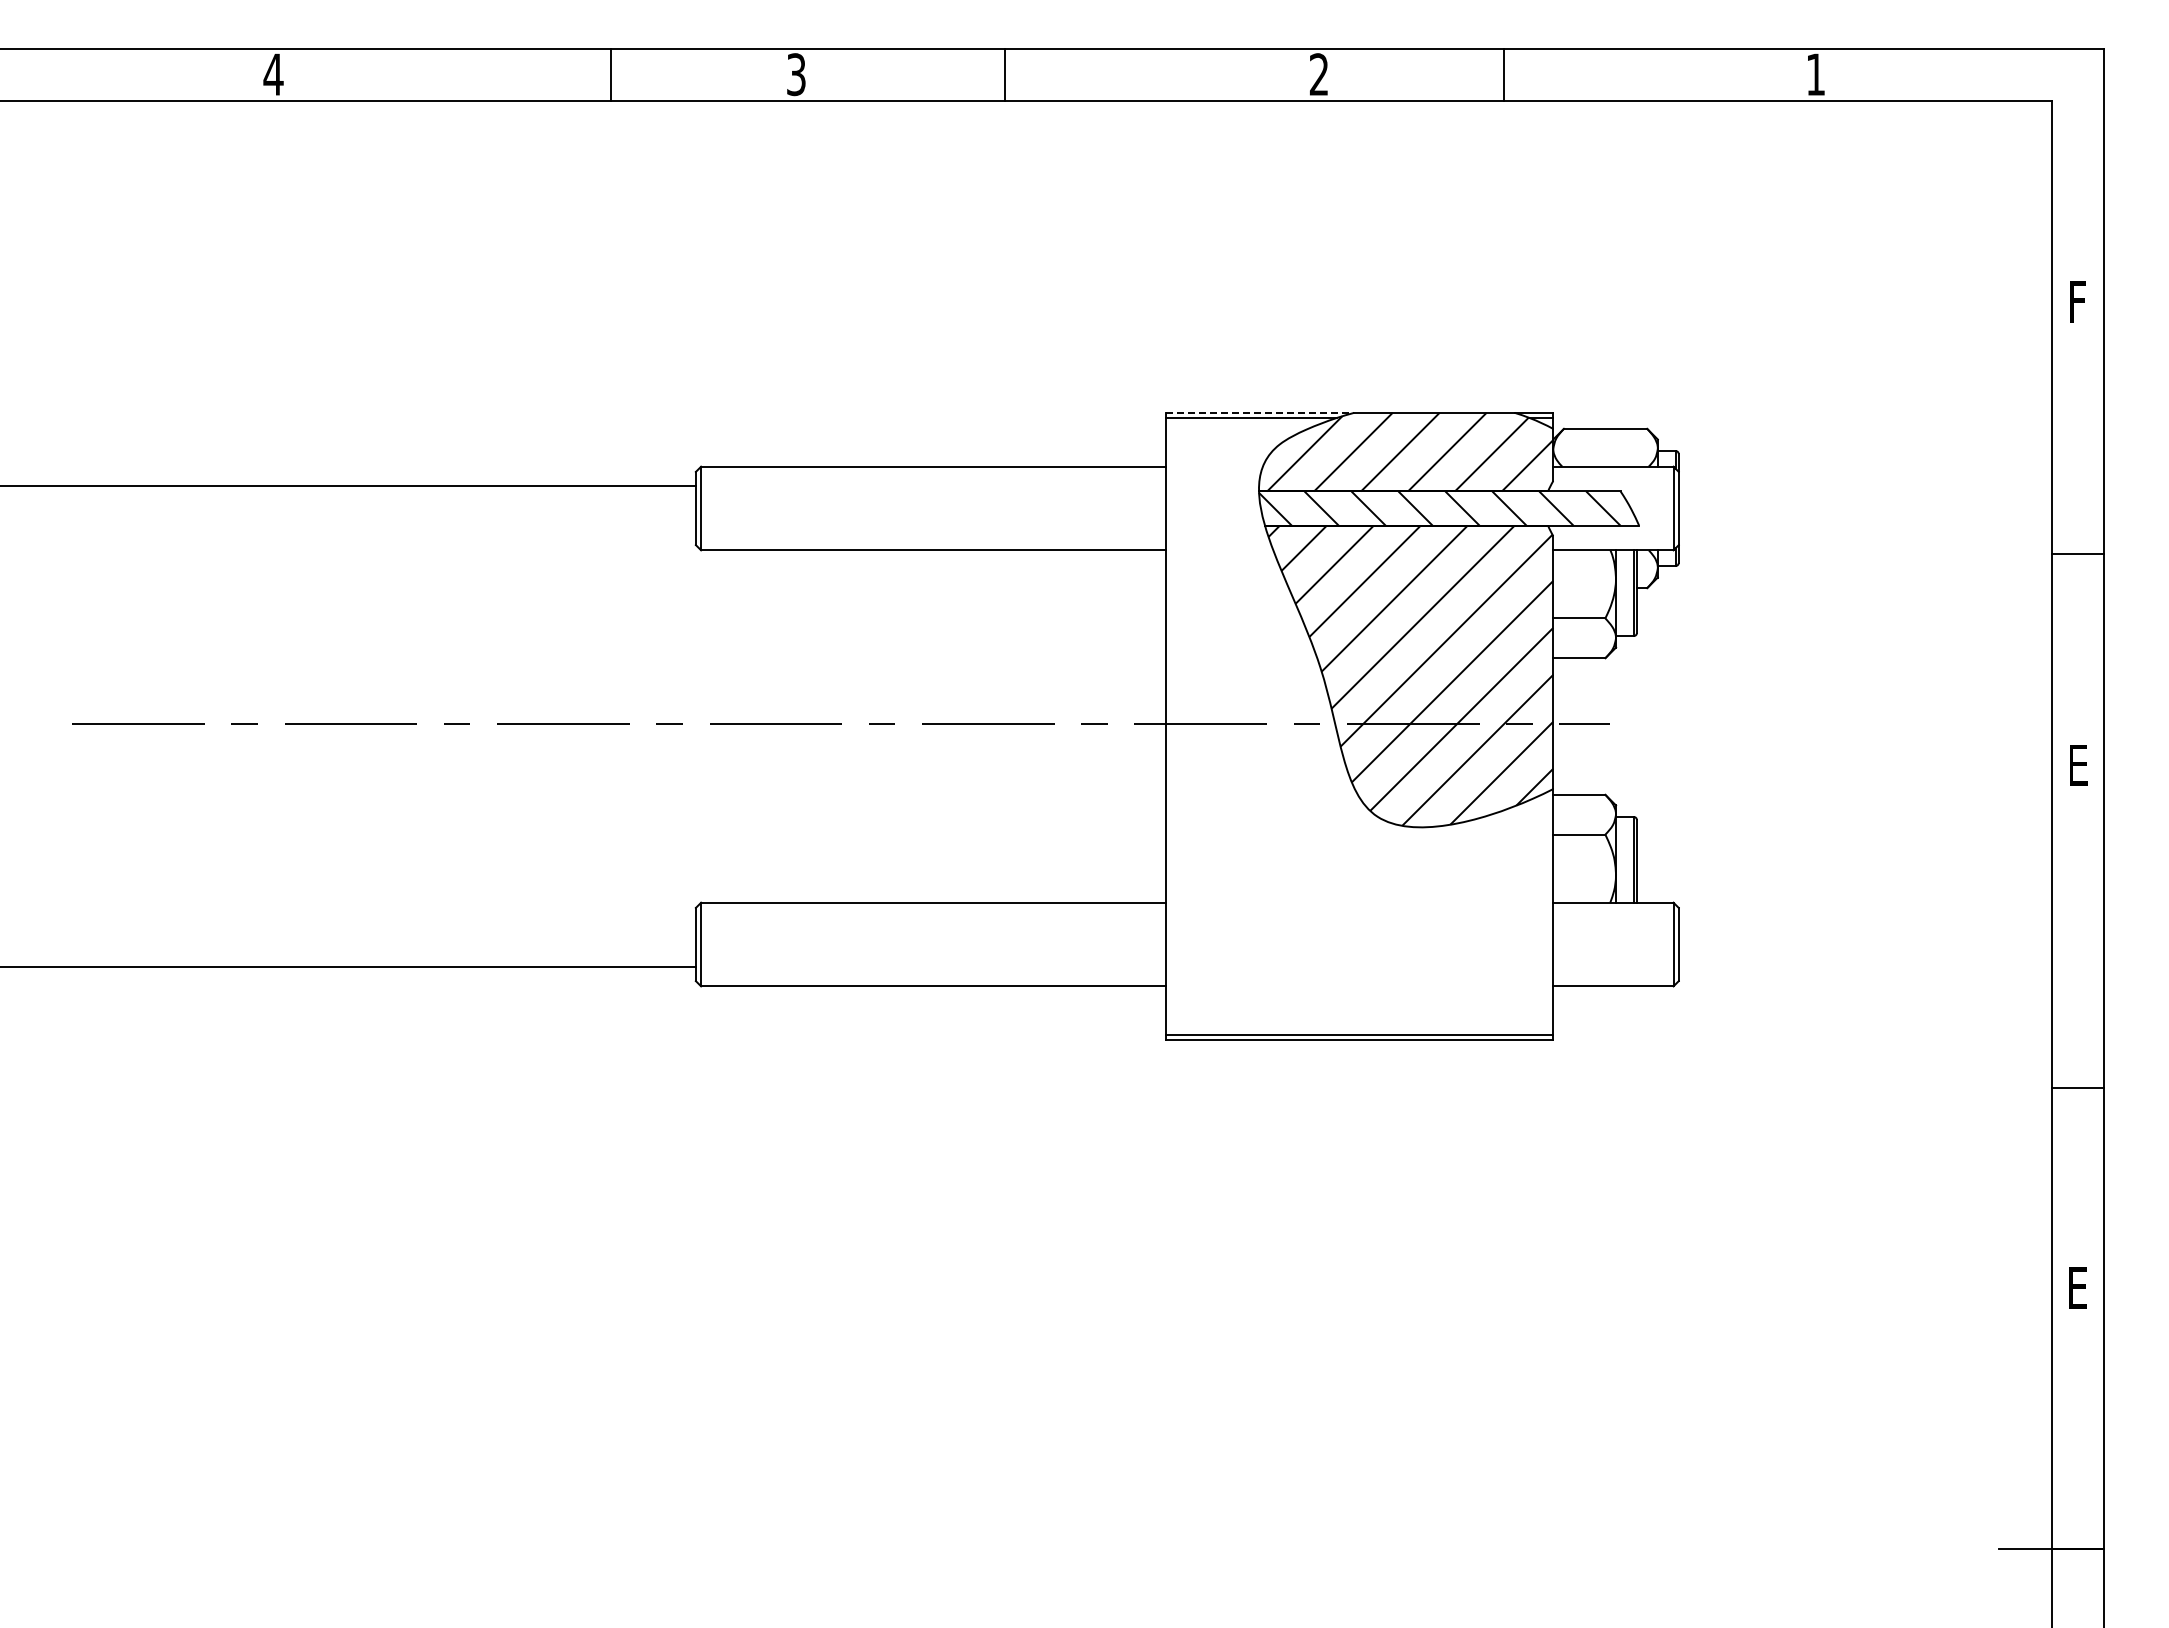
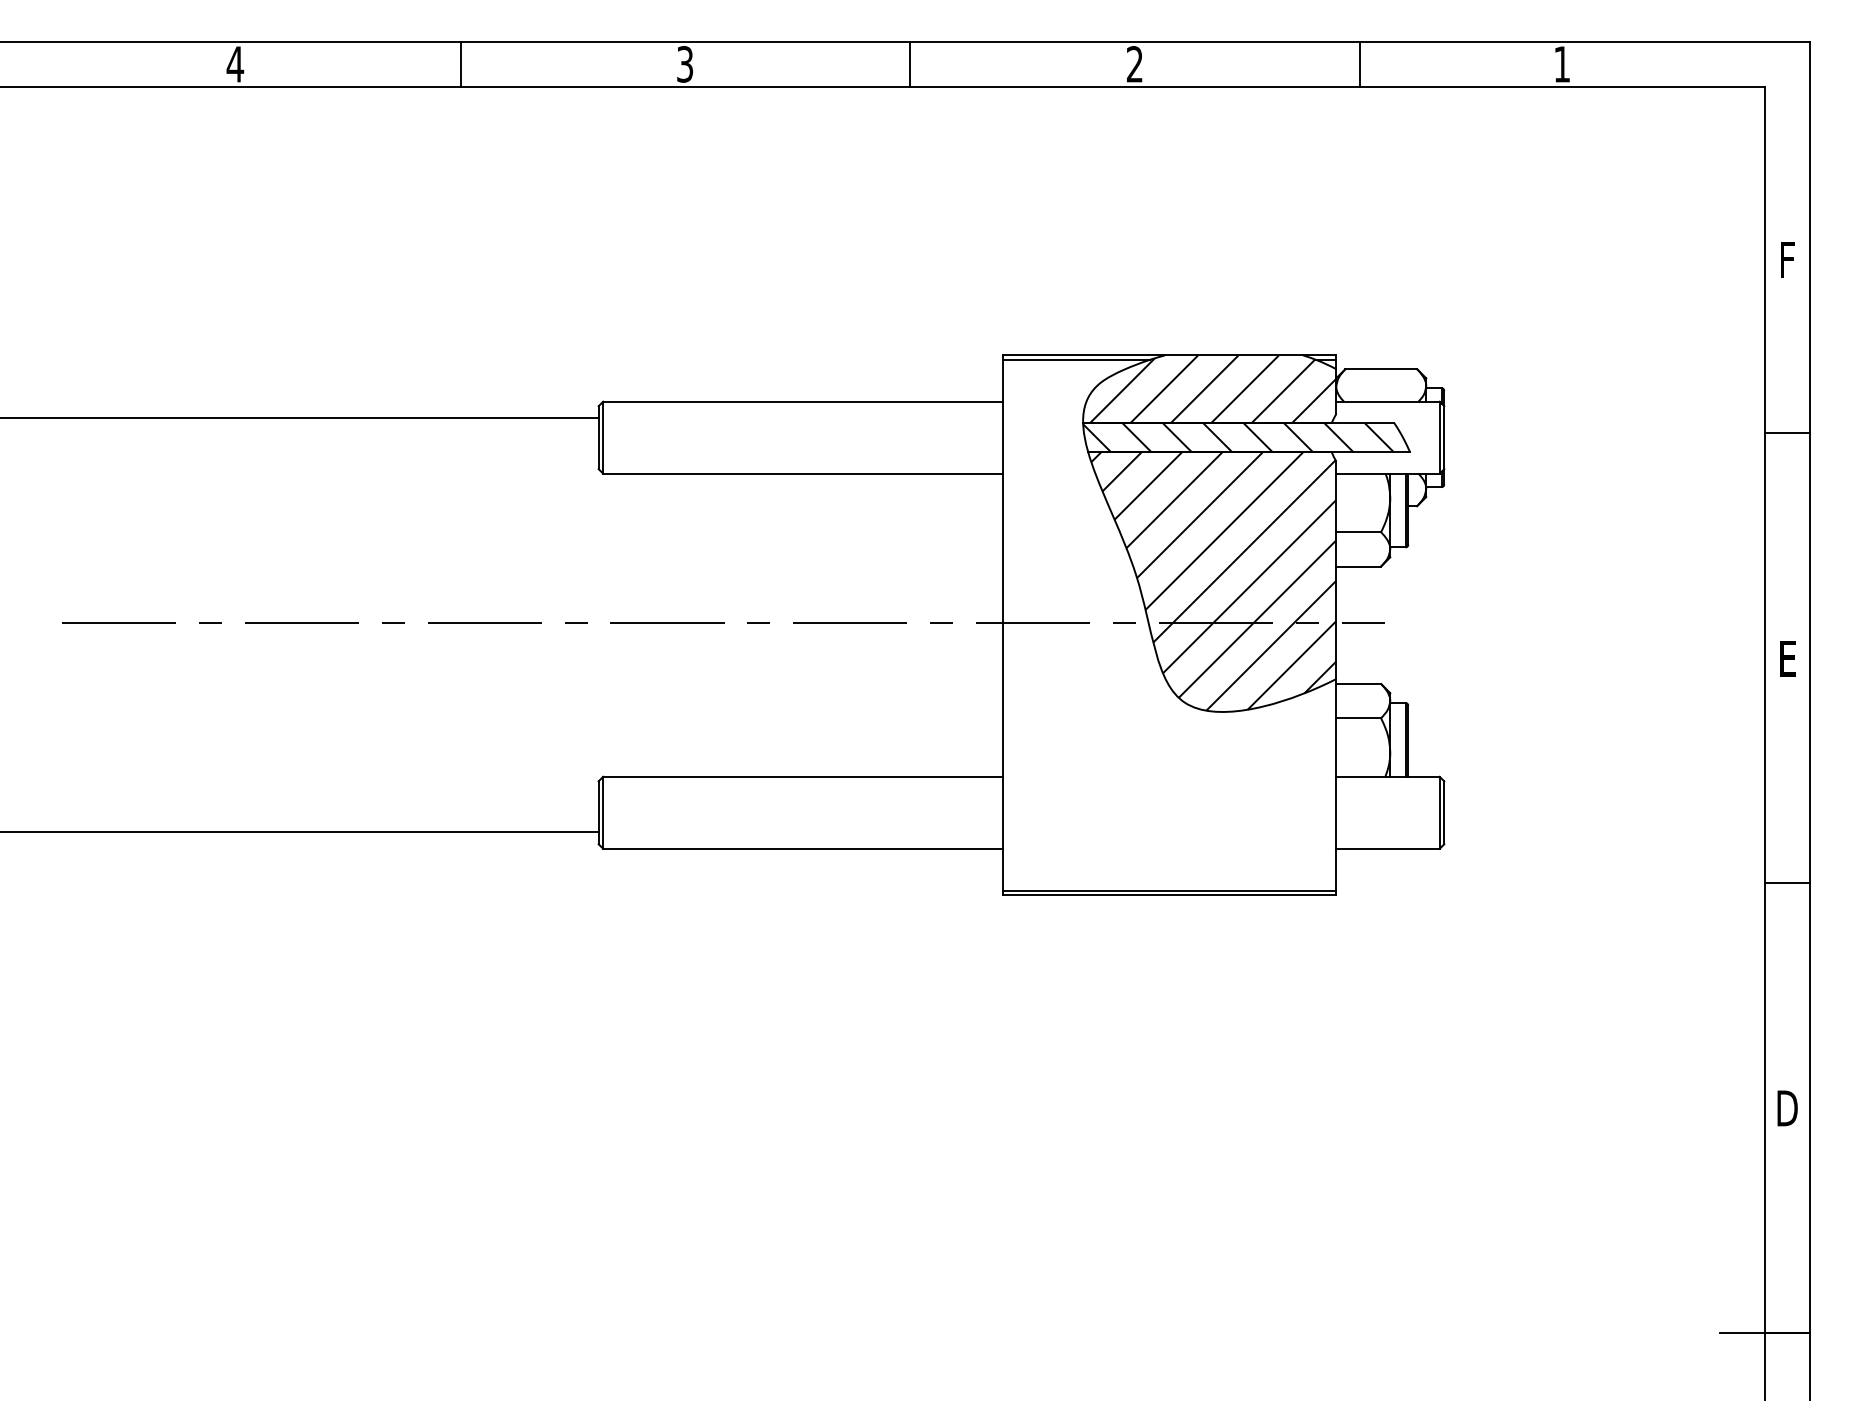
line: (610, 74) -> (460, 64), moved
line: (1005, 74) -> (910, 64), moved
line: (1504, 74) -> (1360, 64), moved
line: (1260, 412) -> (1084, 355), dashed -> solid
line: (2077, 553) -> (1787, 433), moved
line: (2077, 1088) -> (1787, 883), moved
text: (2077, 1287) -> (1787, 1107), E -> D

